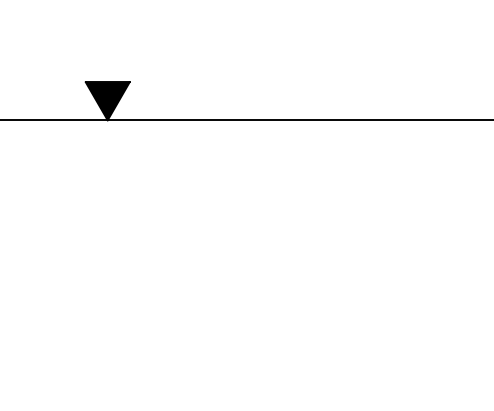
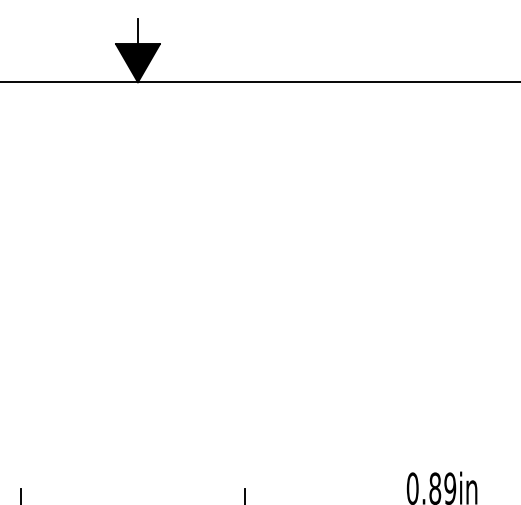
line: (107, 69) -> (137, 31), added

